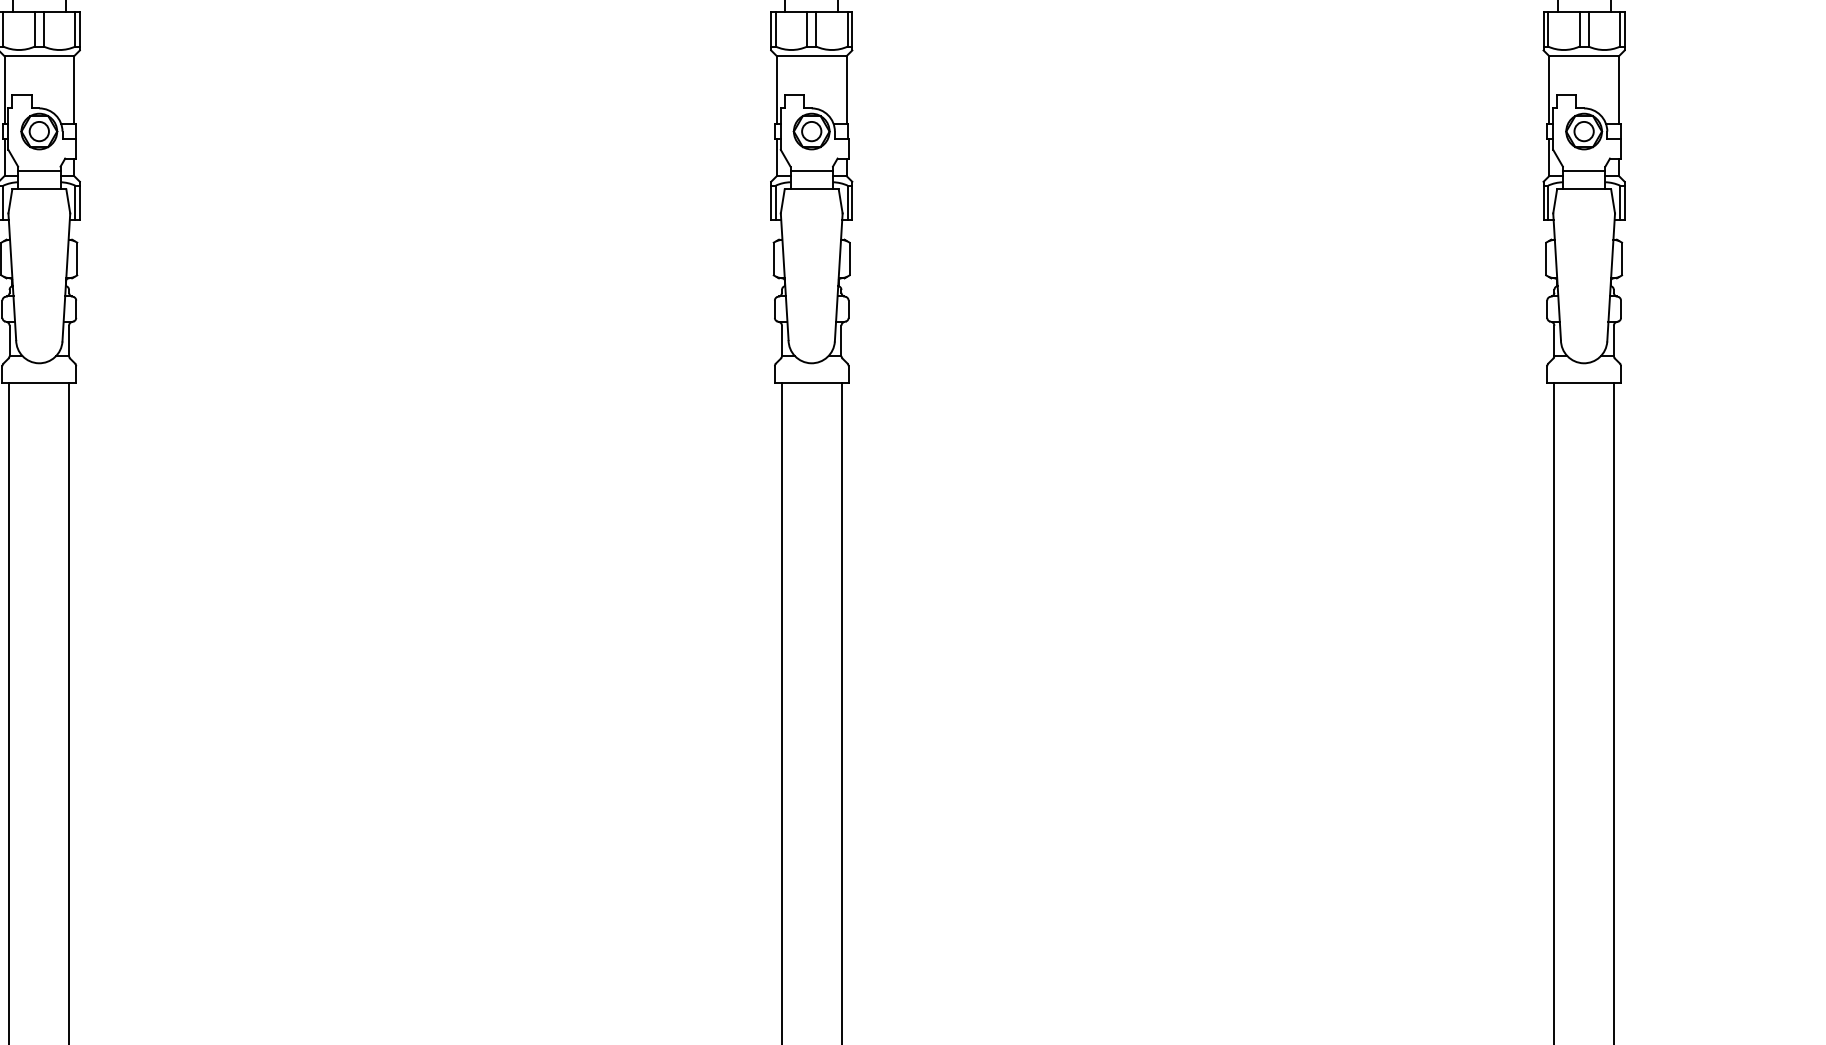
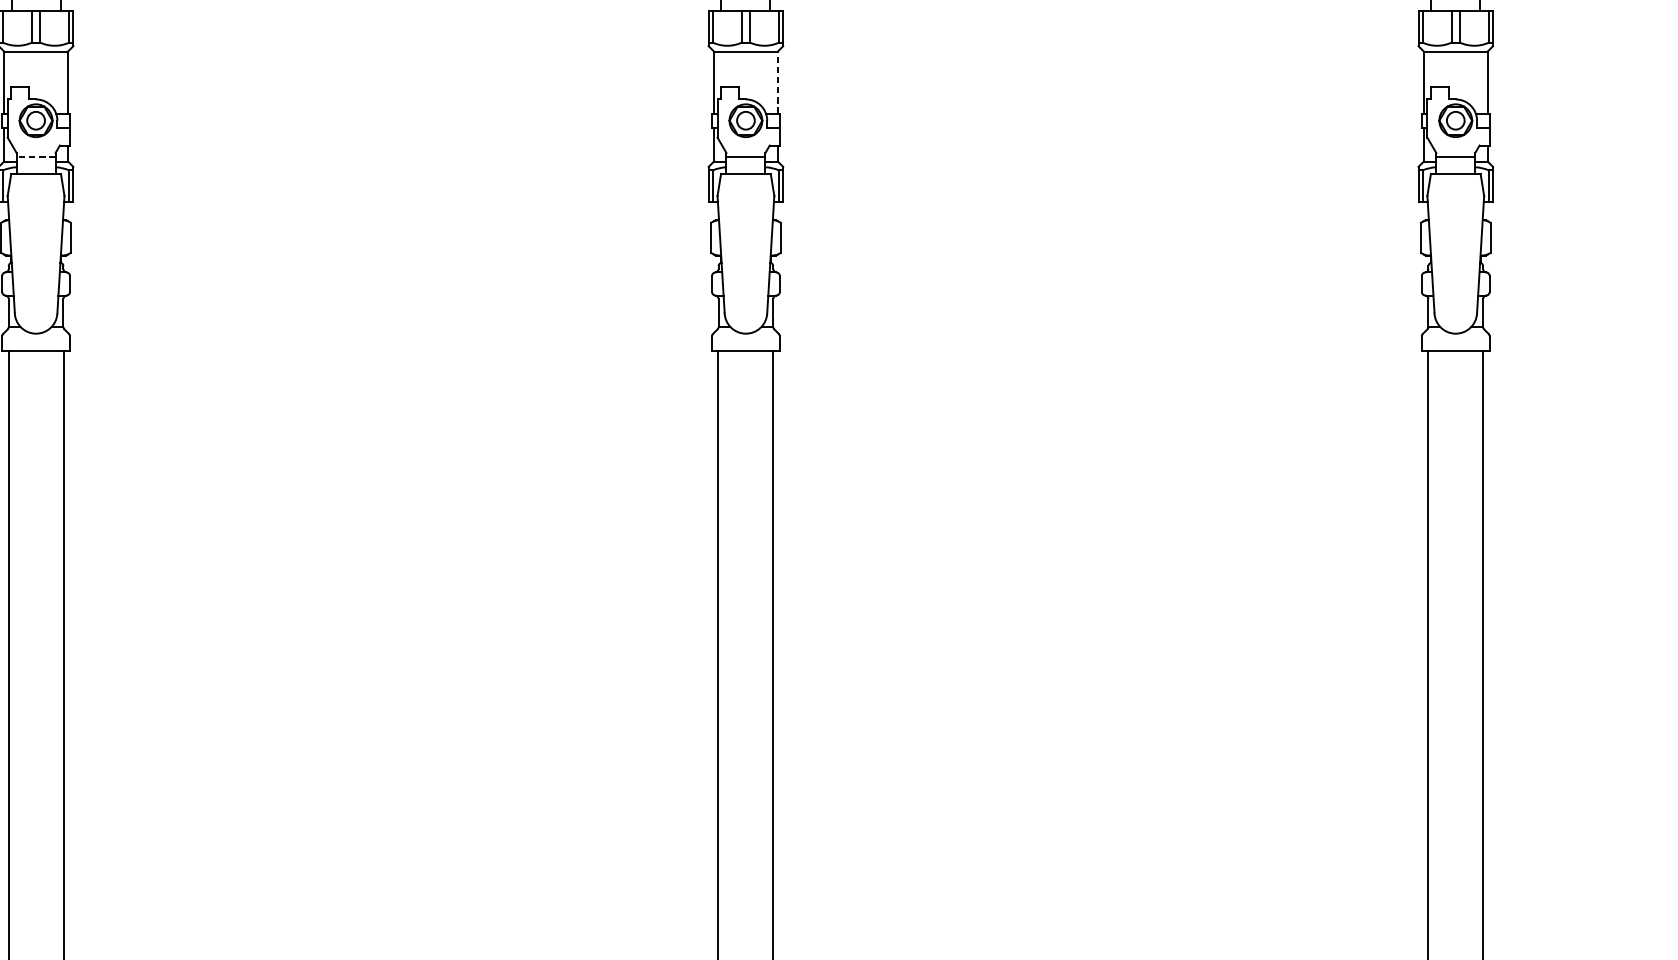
line: (846, 90) -> (777, 82), solid -> dashed
line: (38, 171) -> (35, 157), solid -> dashed

